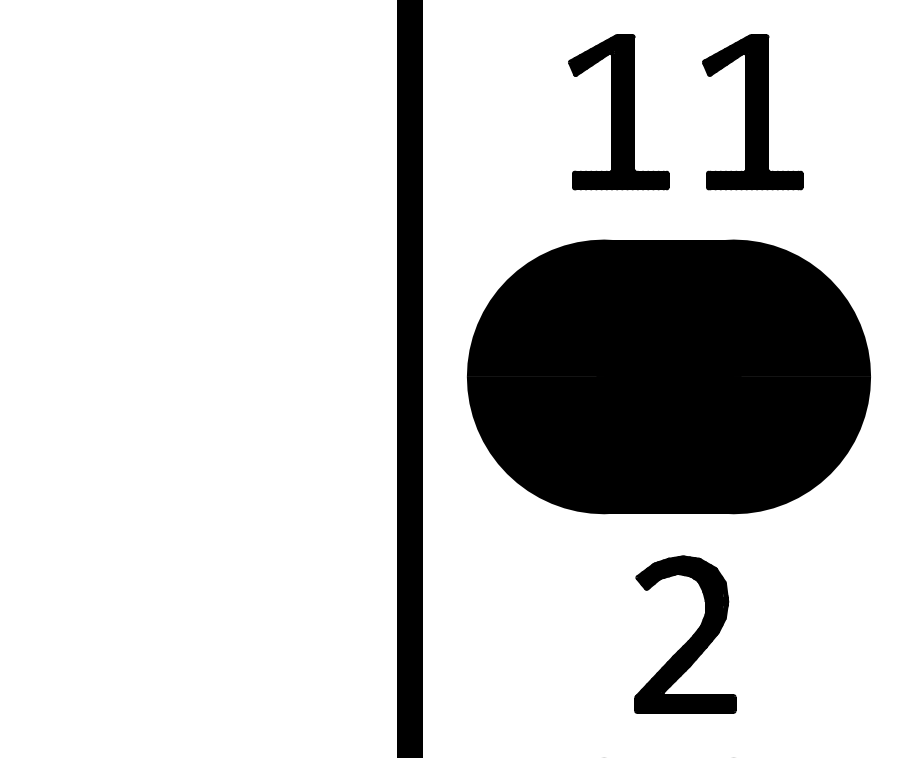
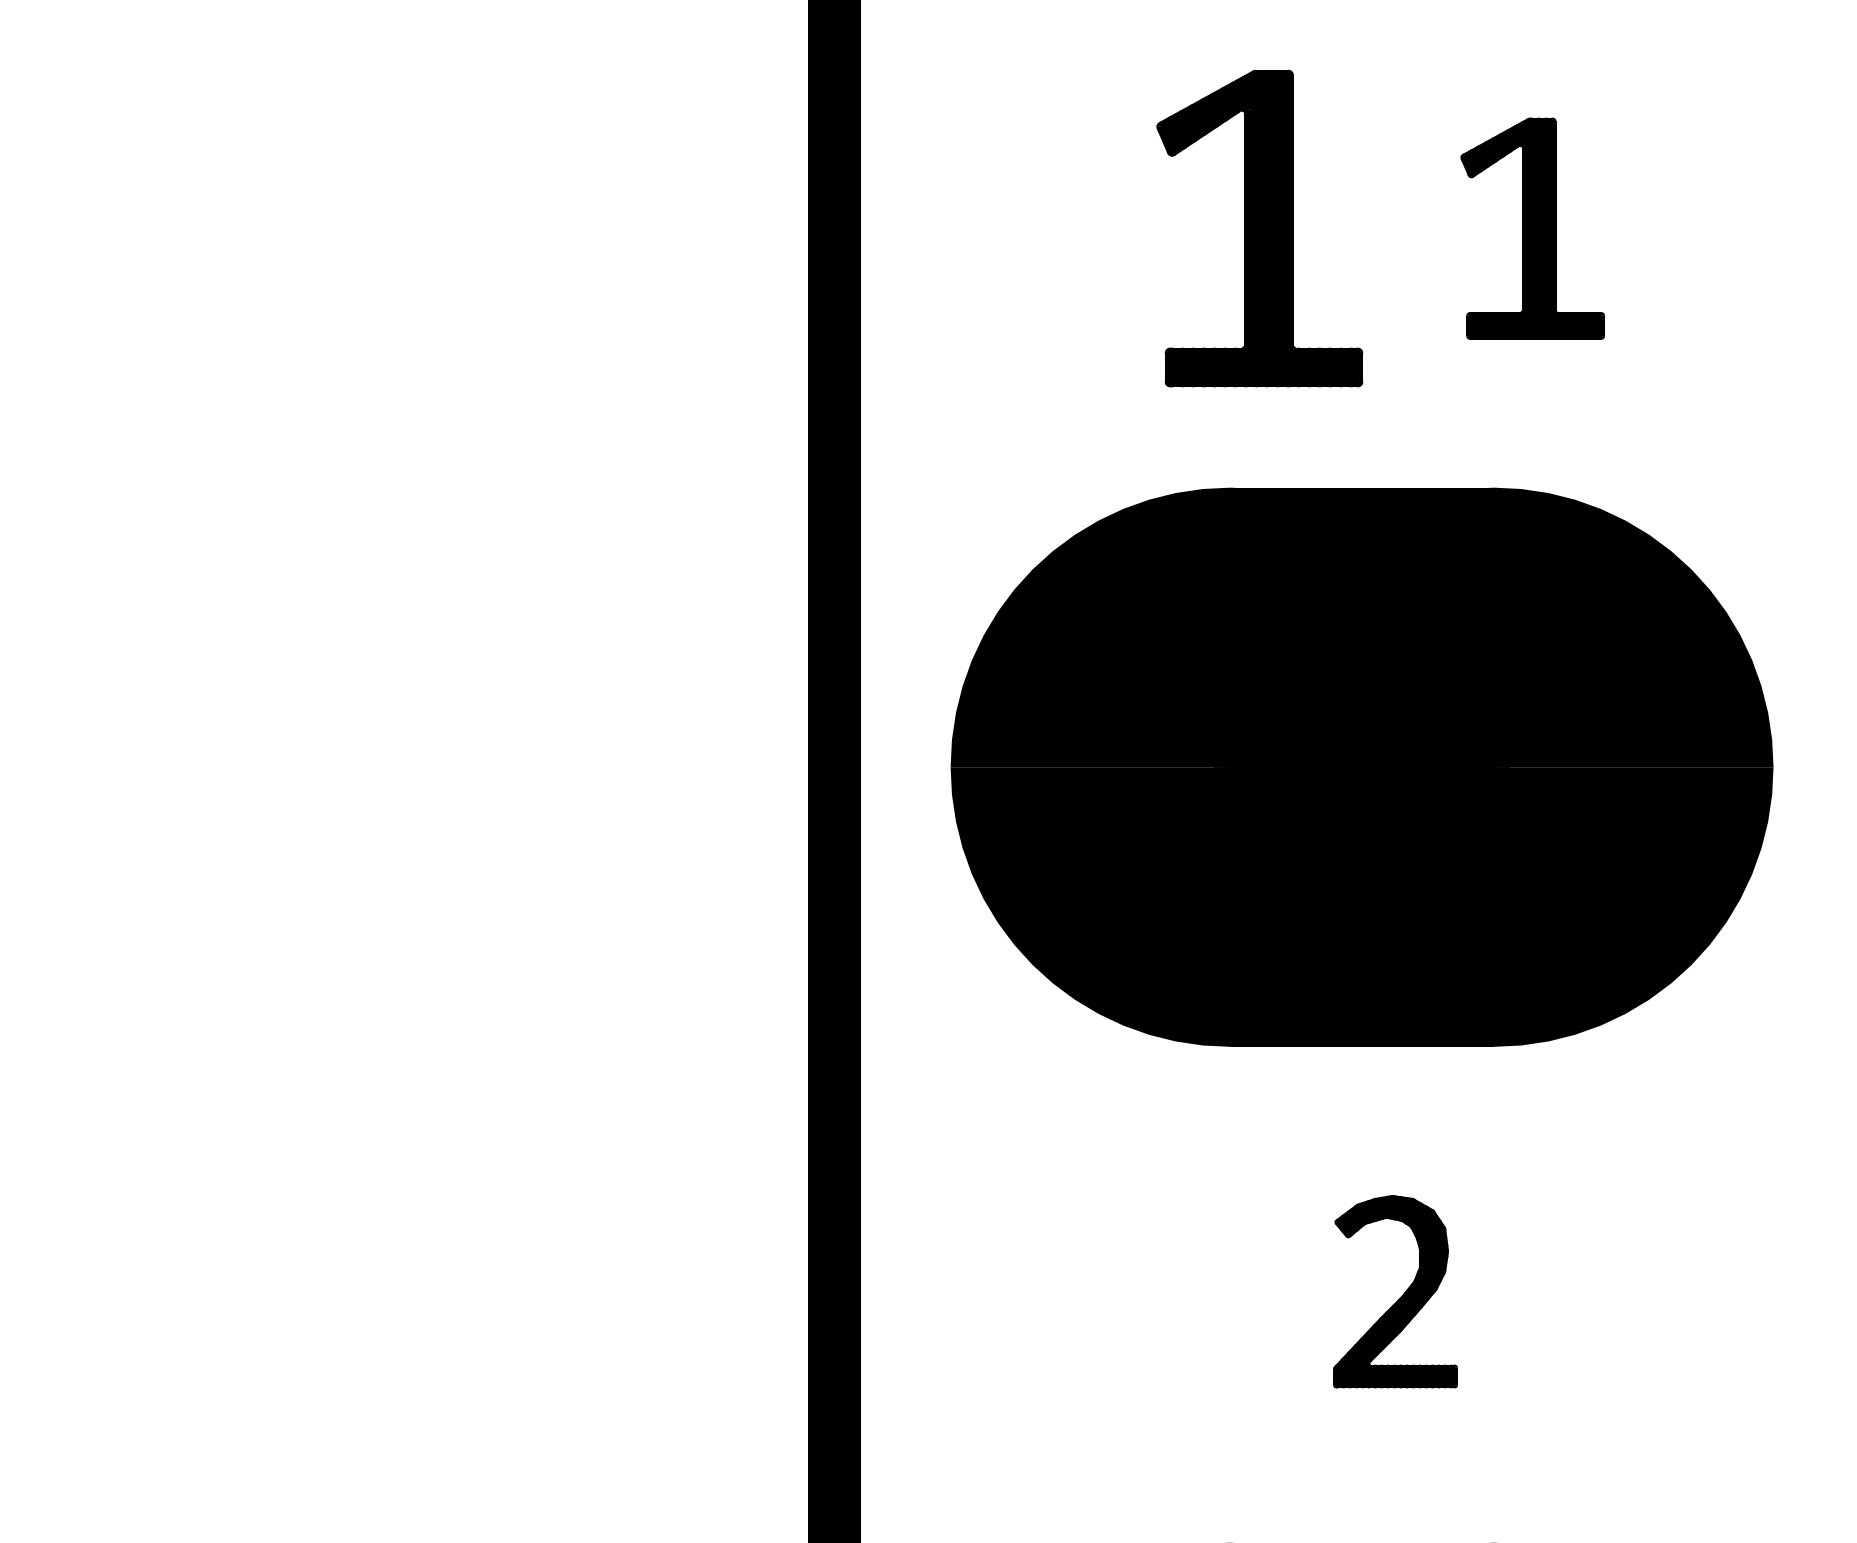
part: (752, 112) -> (1532, 228), size x0.7
part: (685, 634) -> (1395, 1291), size x0.6

